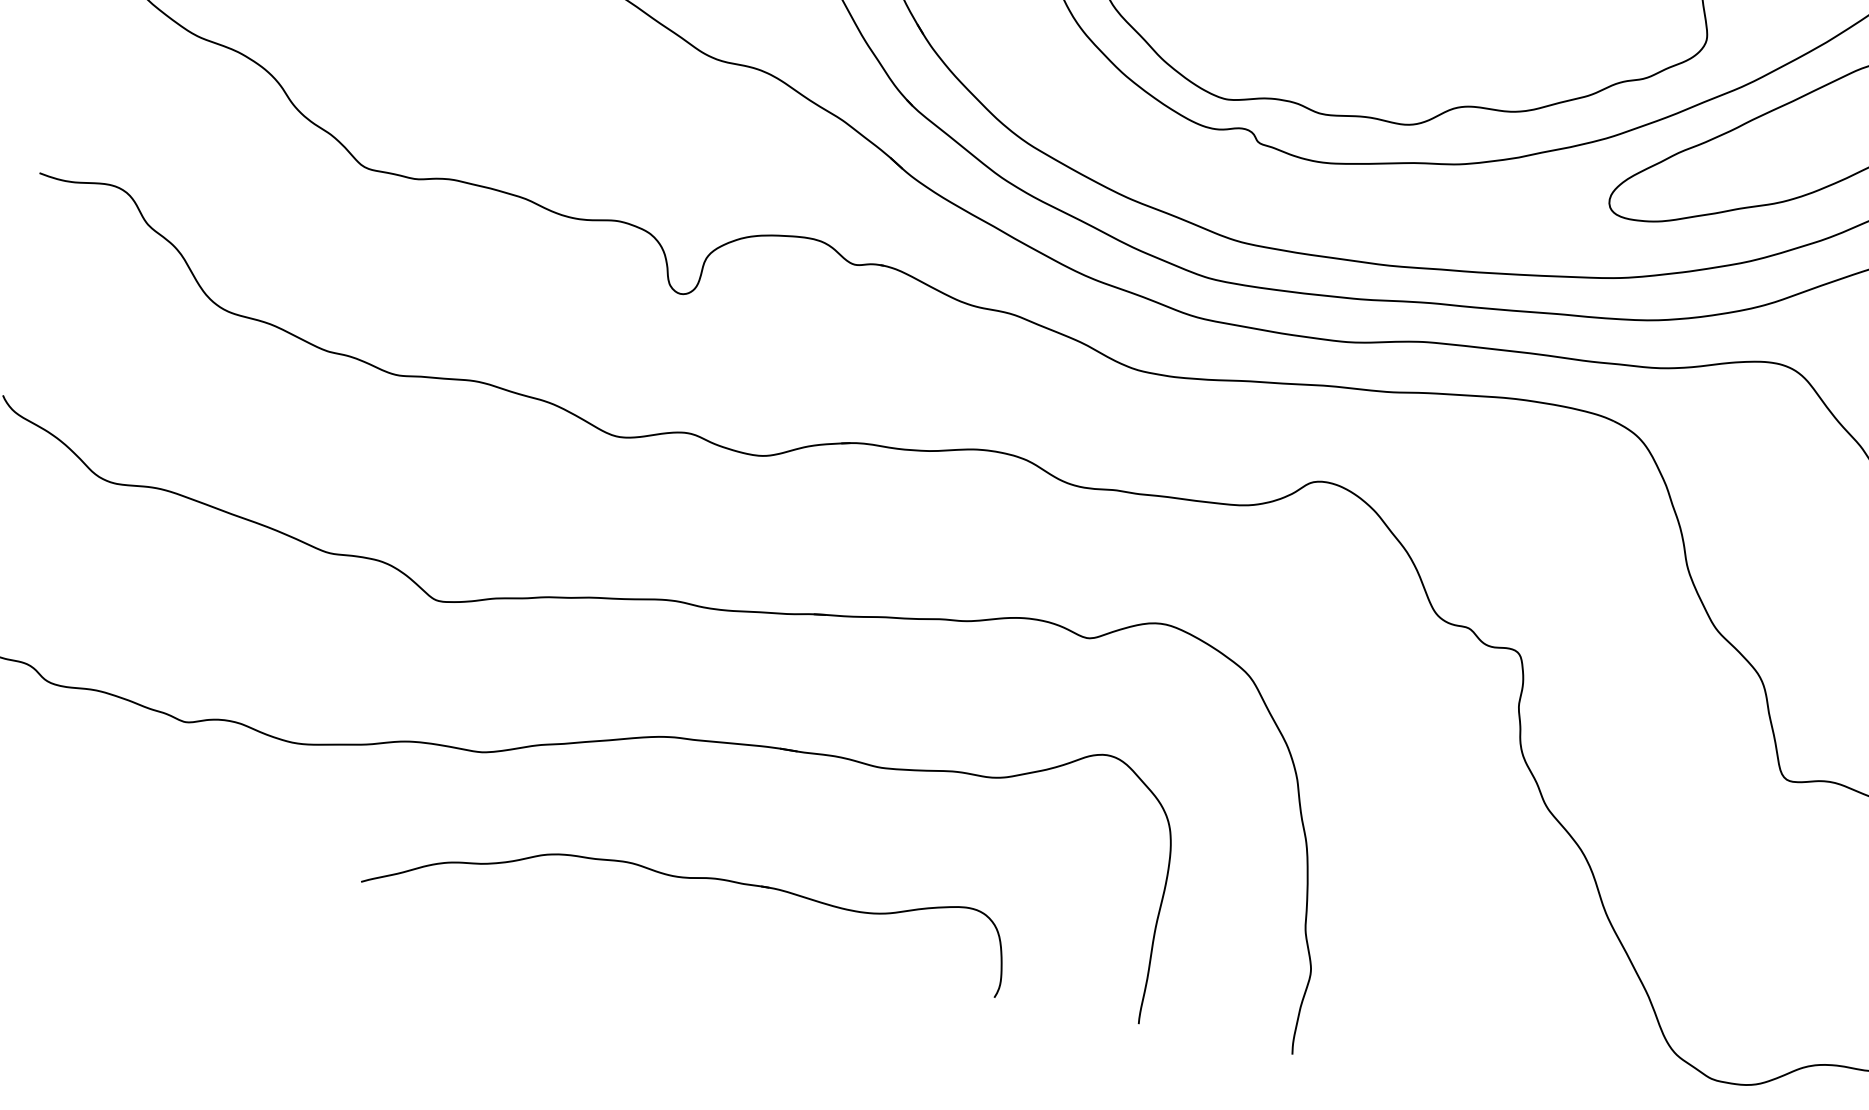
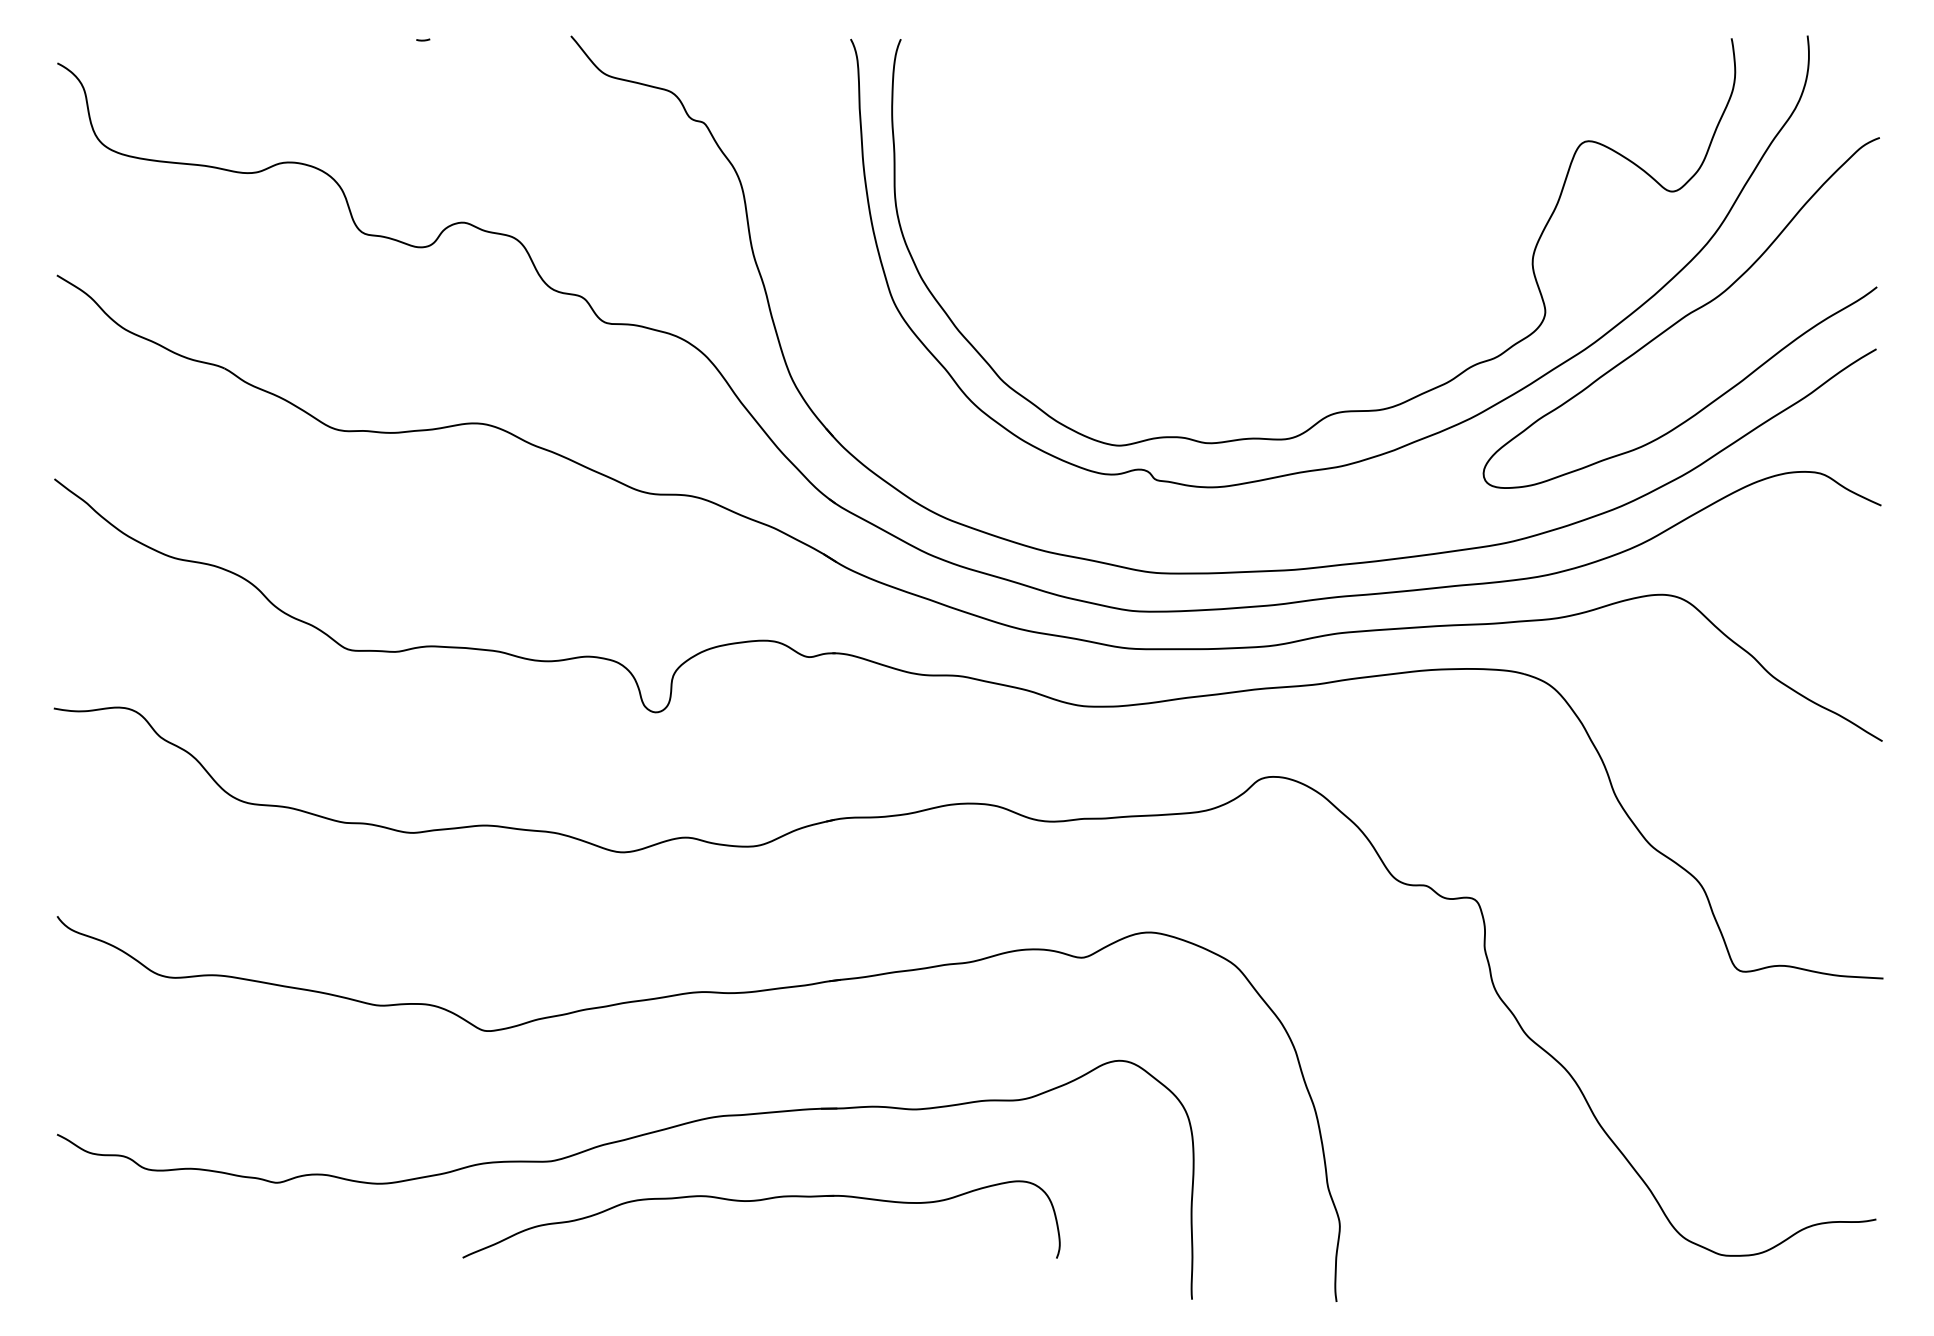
part: (688, 879) -> (759, 1201), moved

